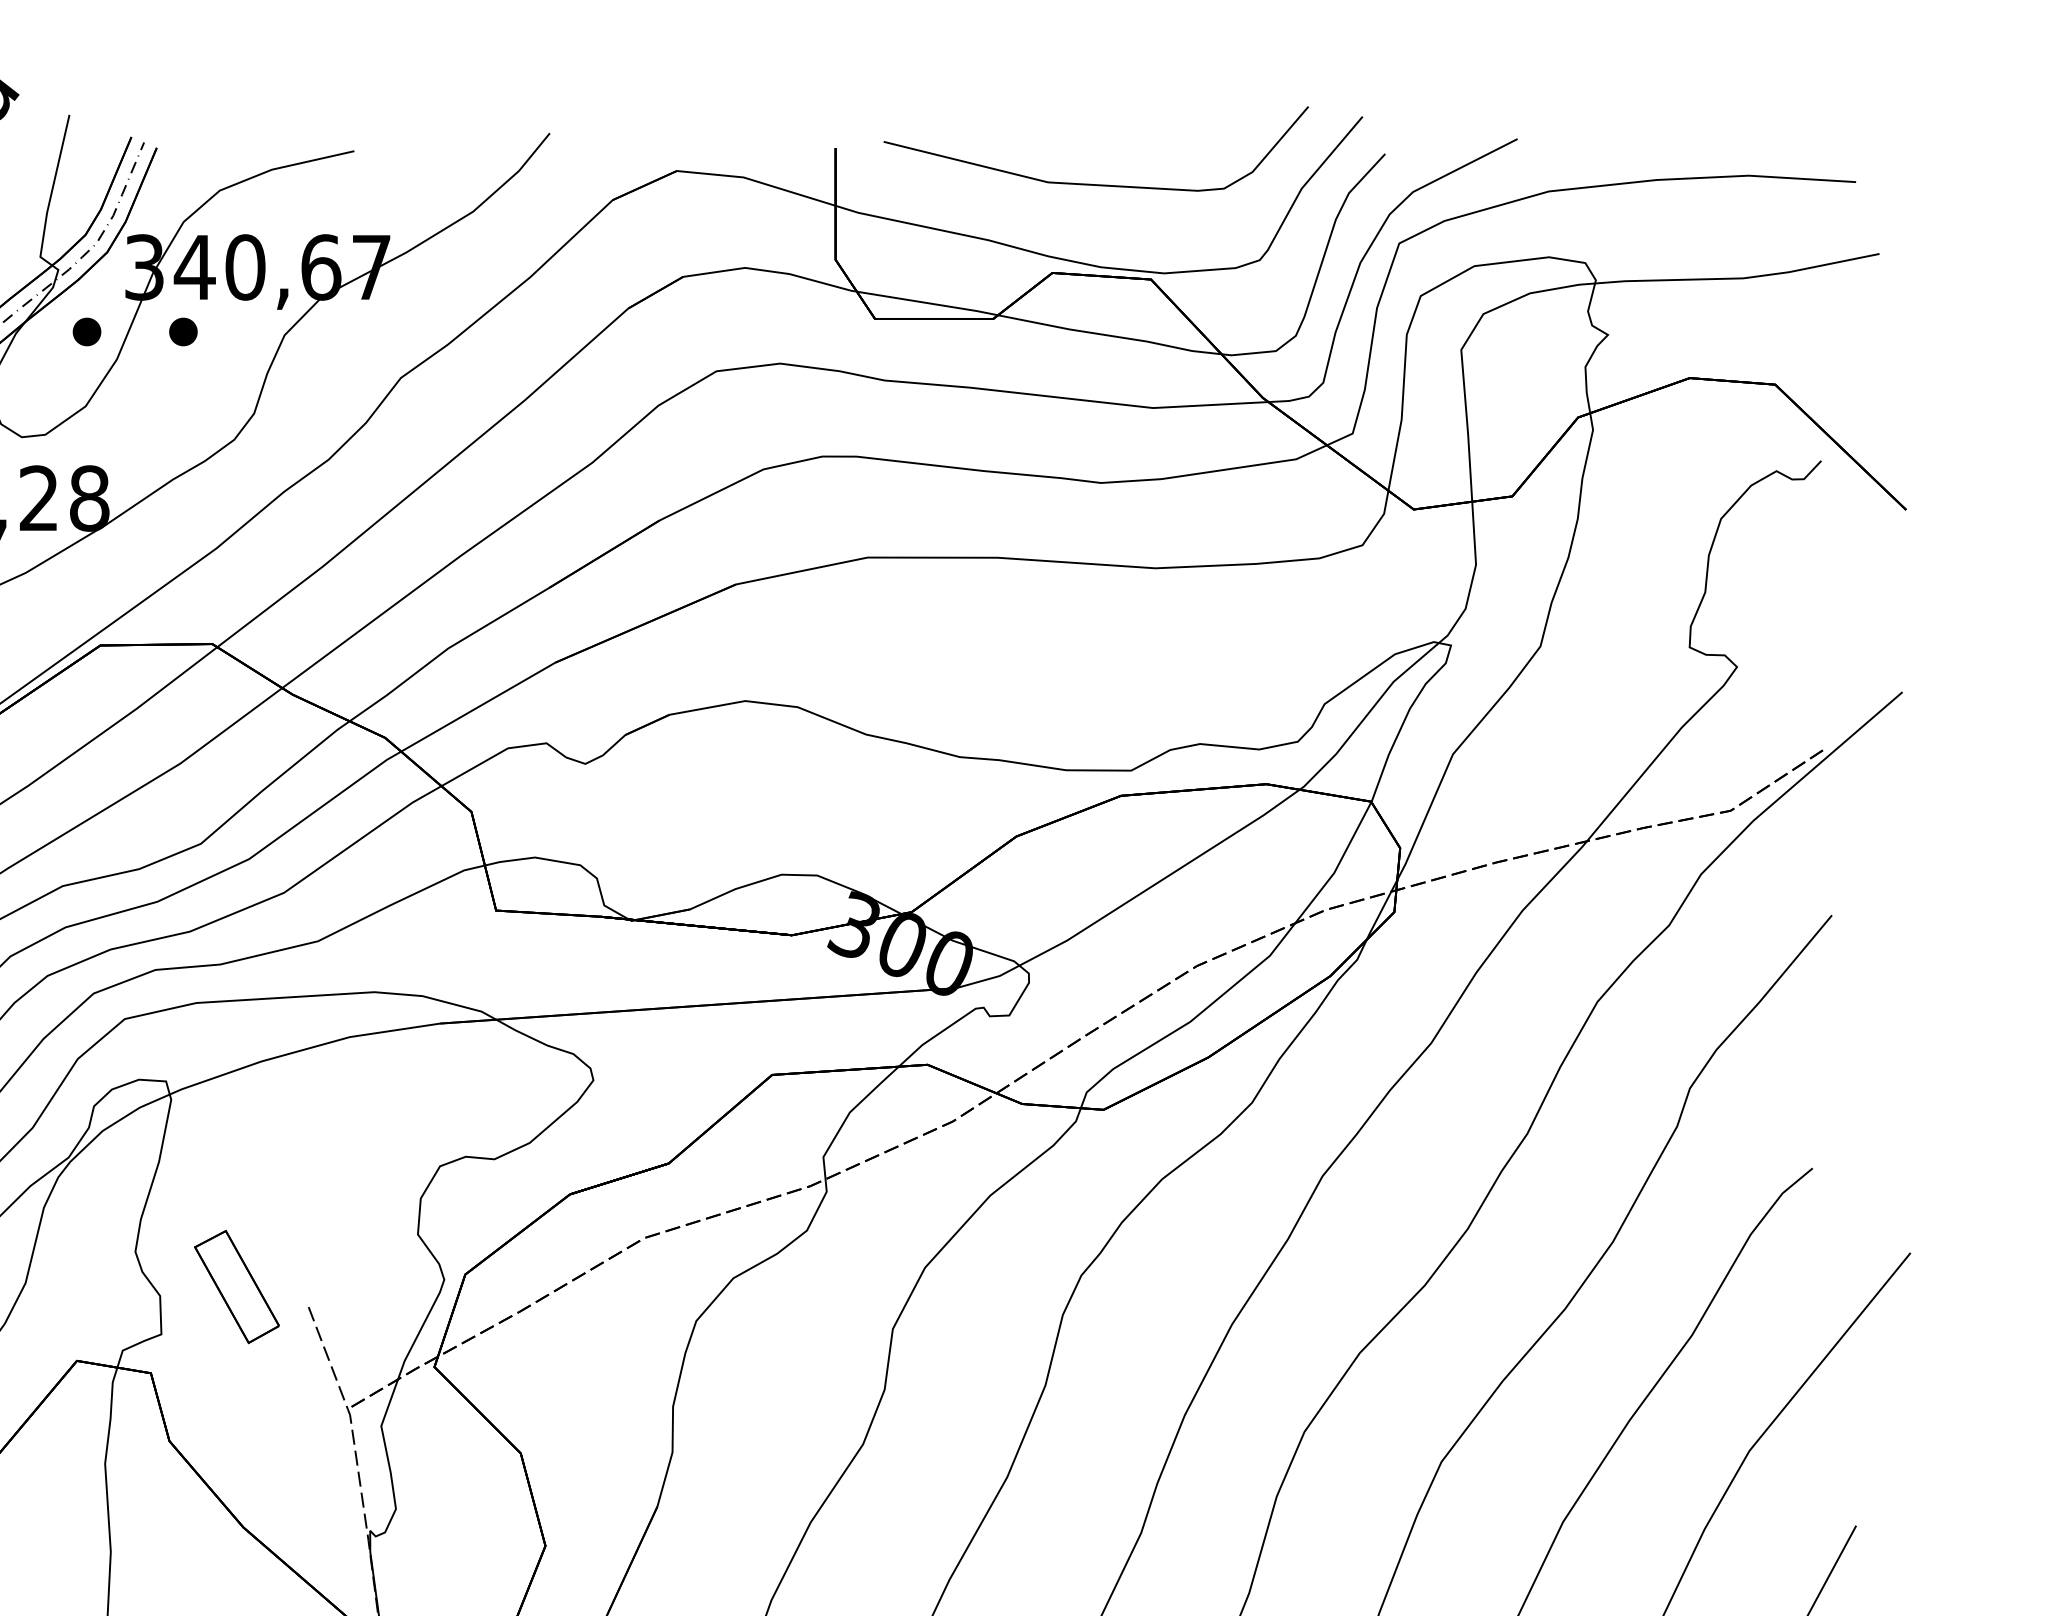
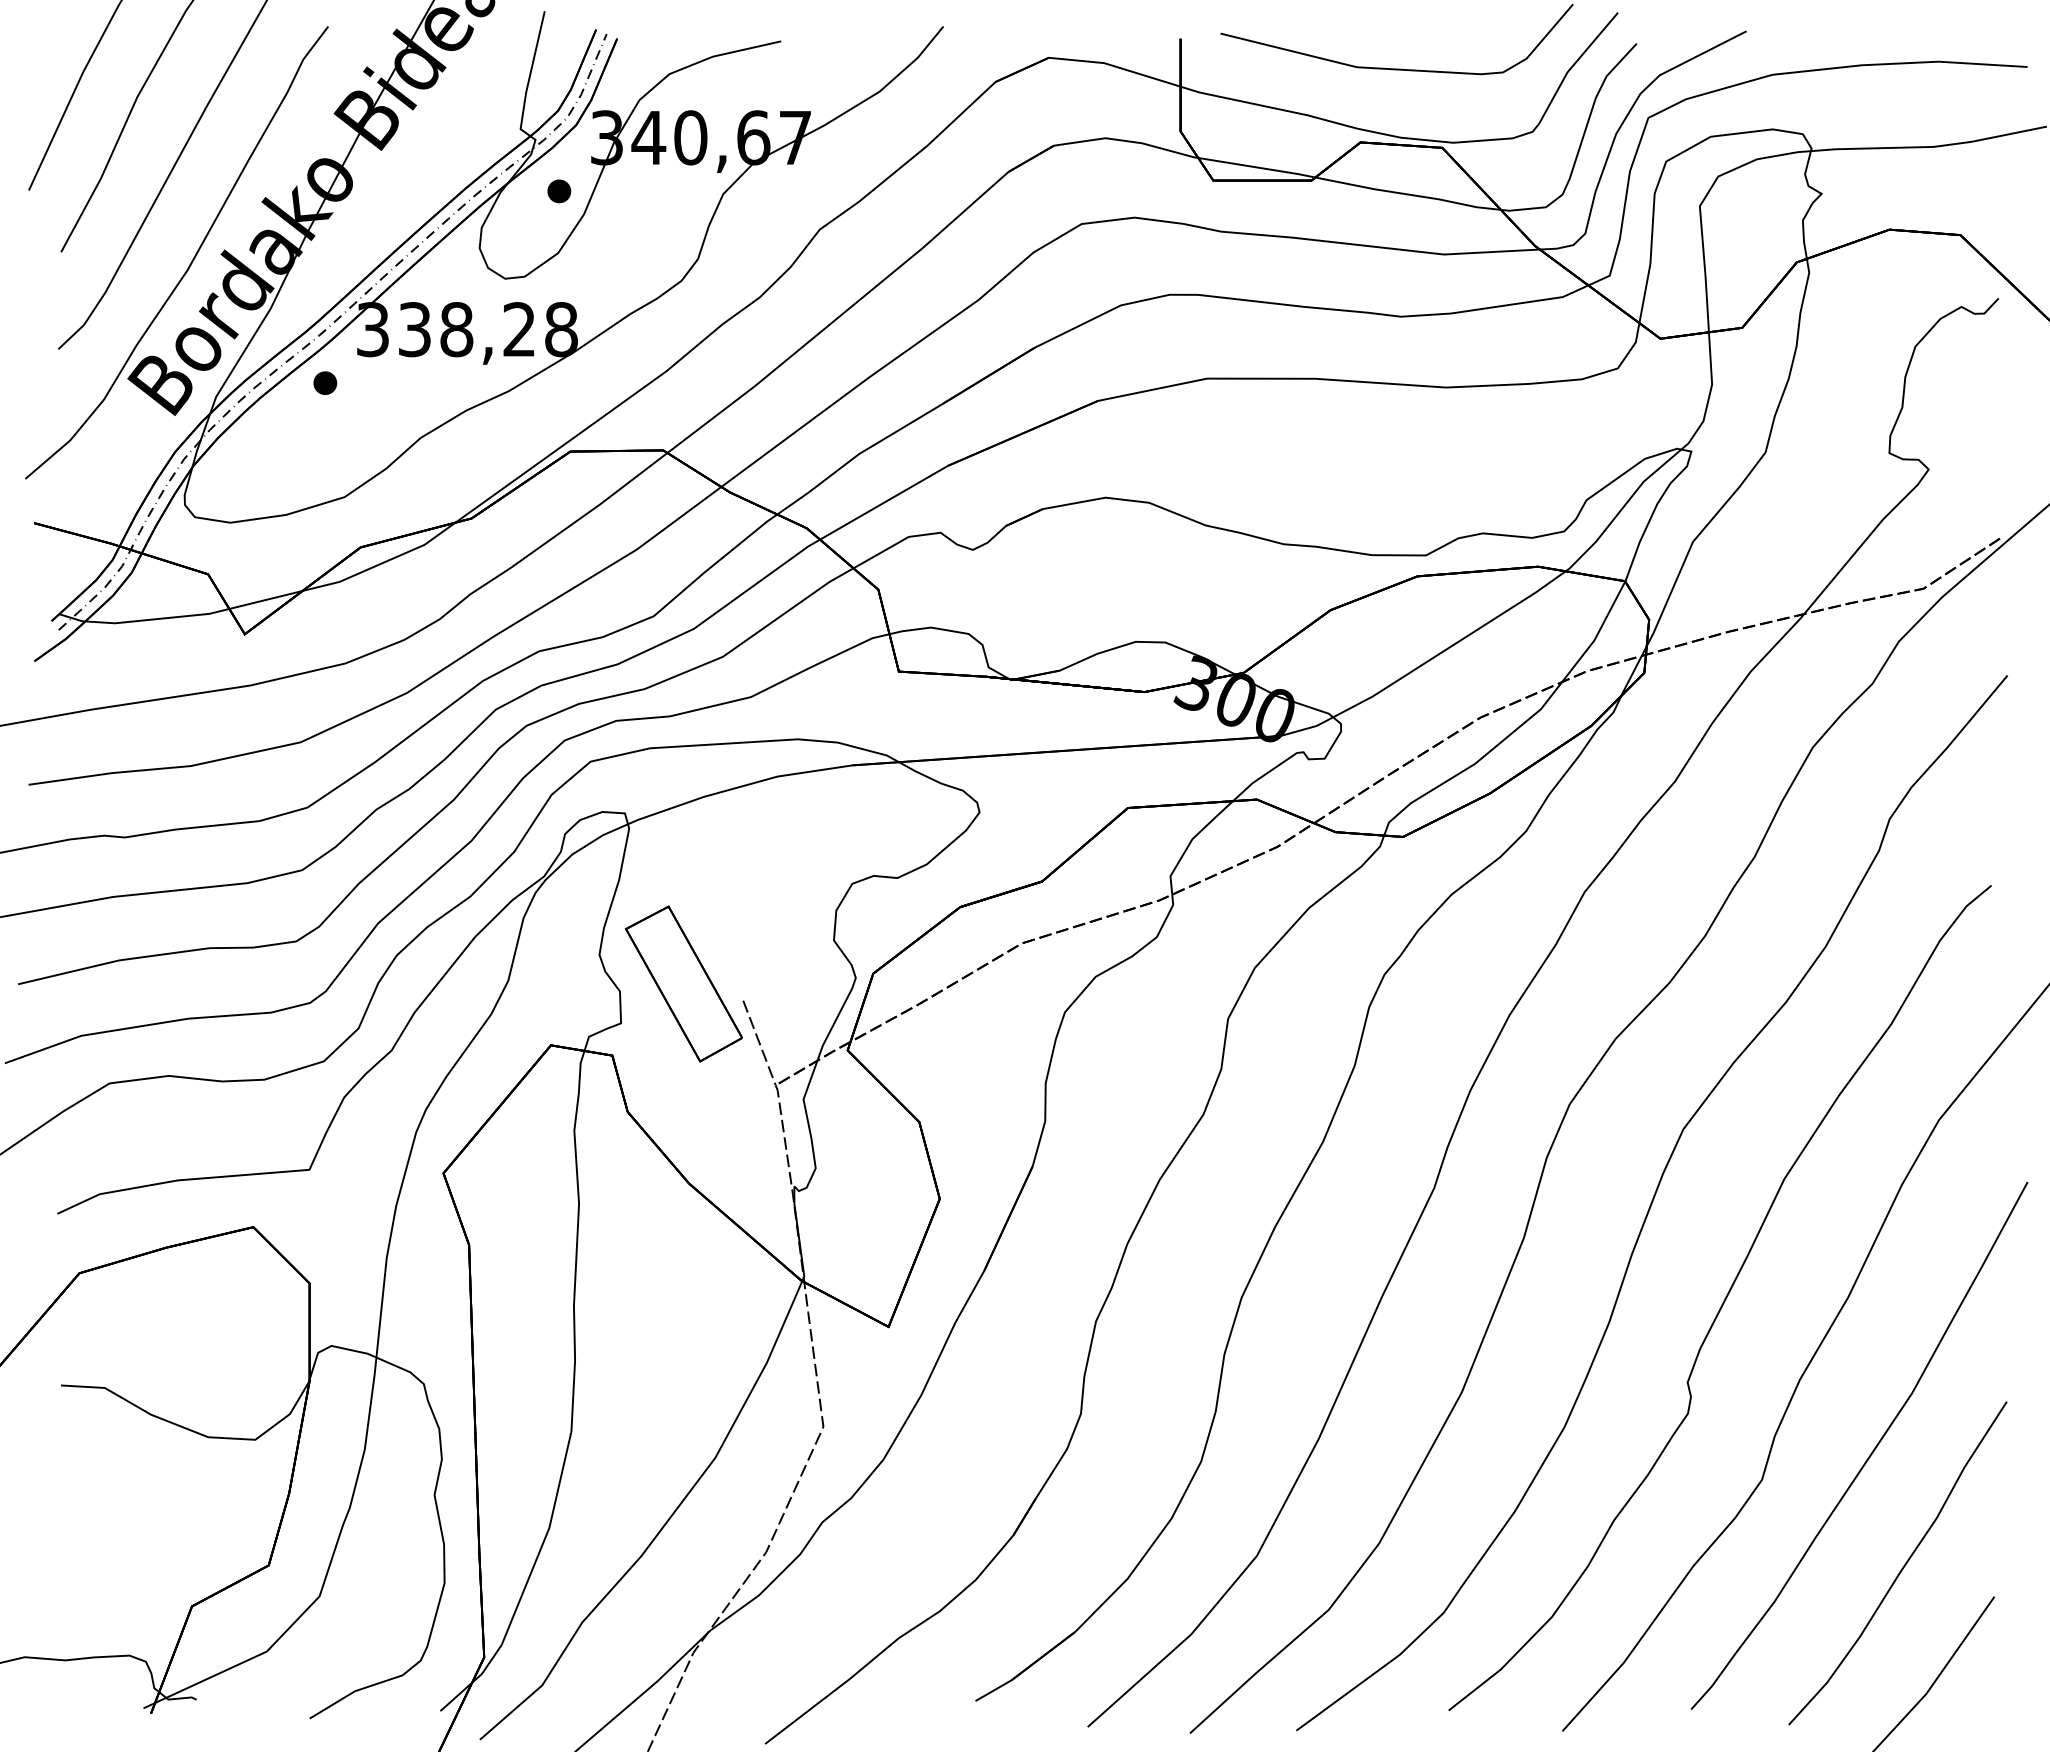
part: (183, 332) -> (639, 191), removed
part: (236, 1286) -> (683, 983), size x1.67

